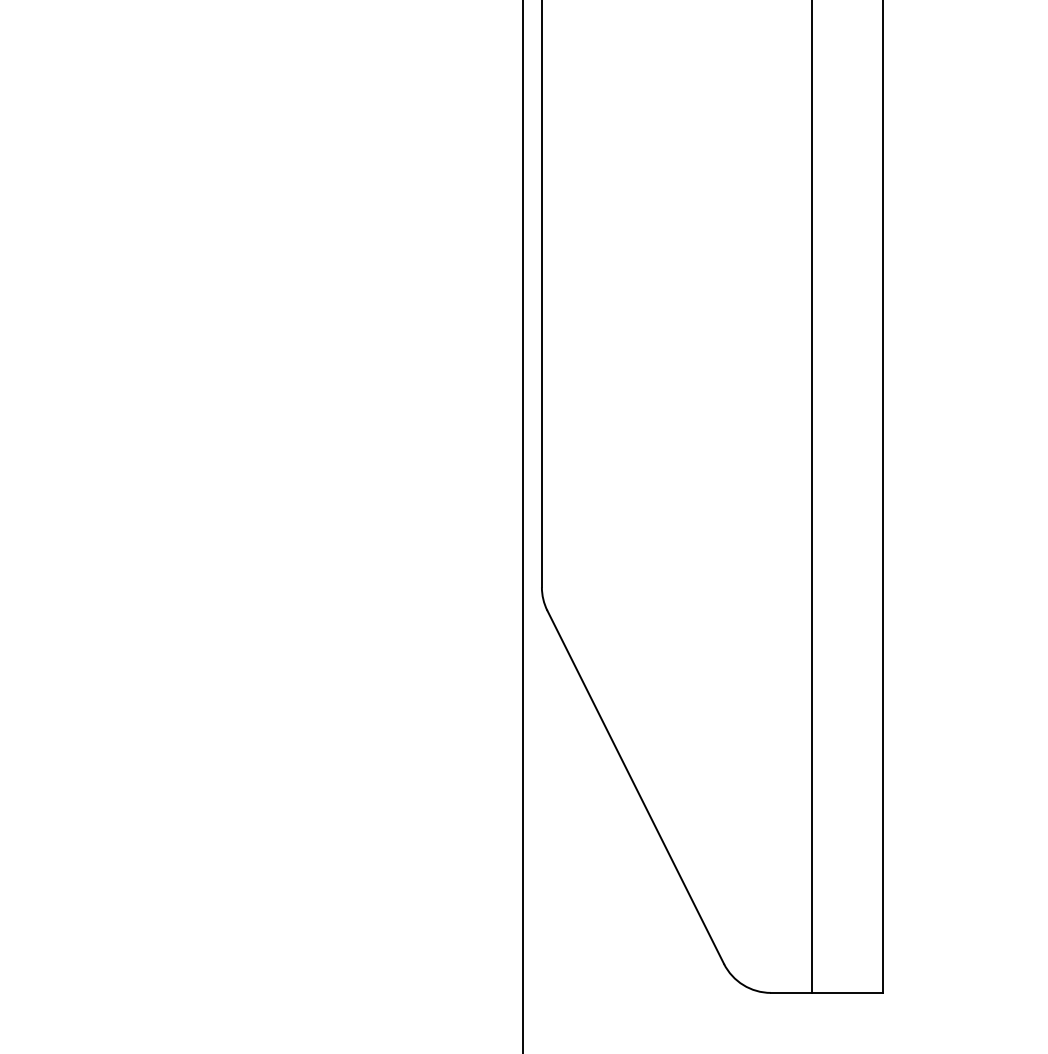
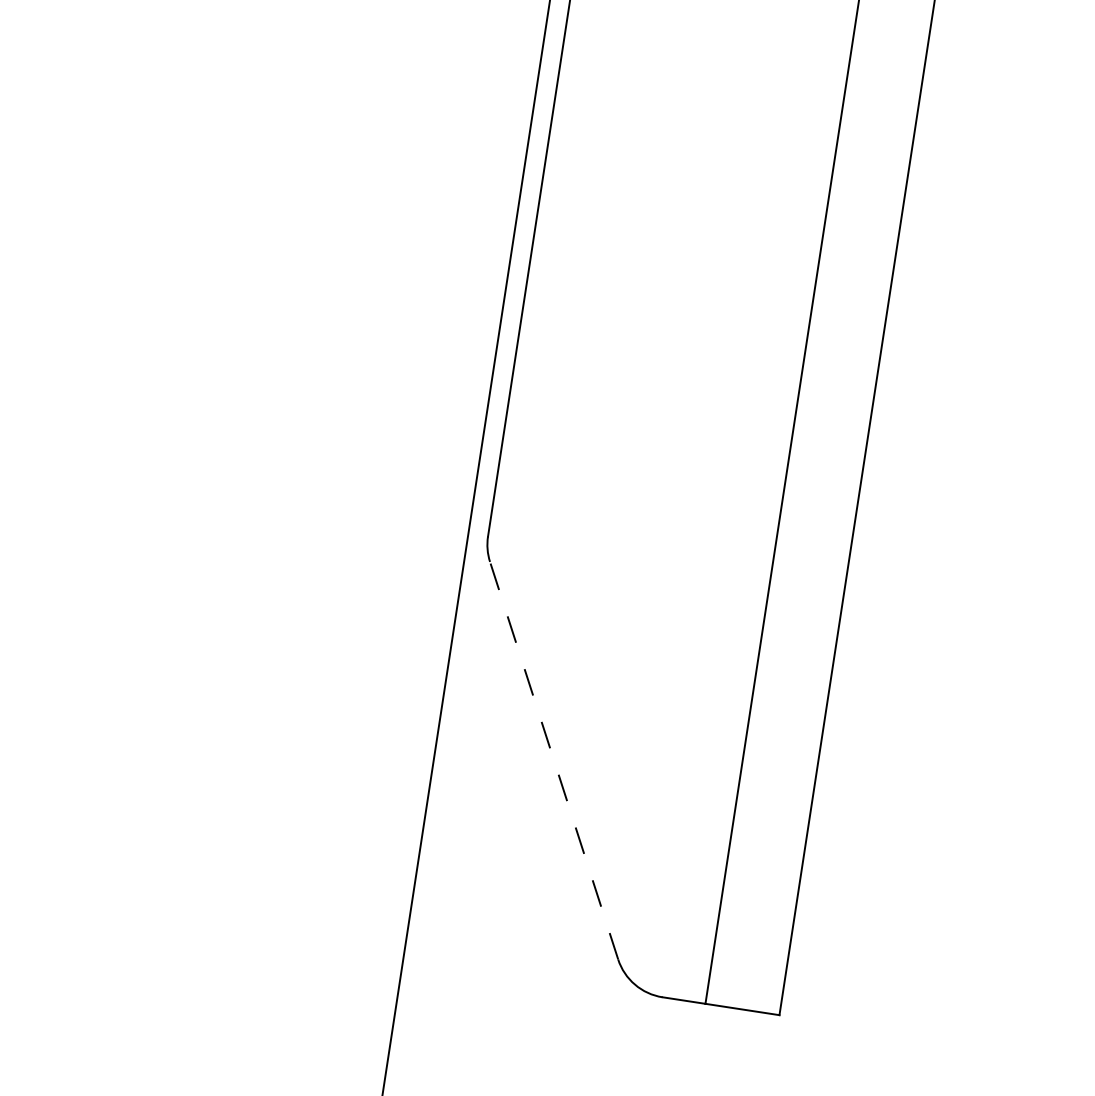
line: (635, 786) -> (554, 759), solid -> dashed

